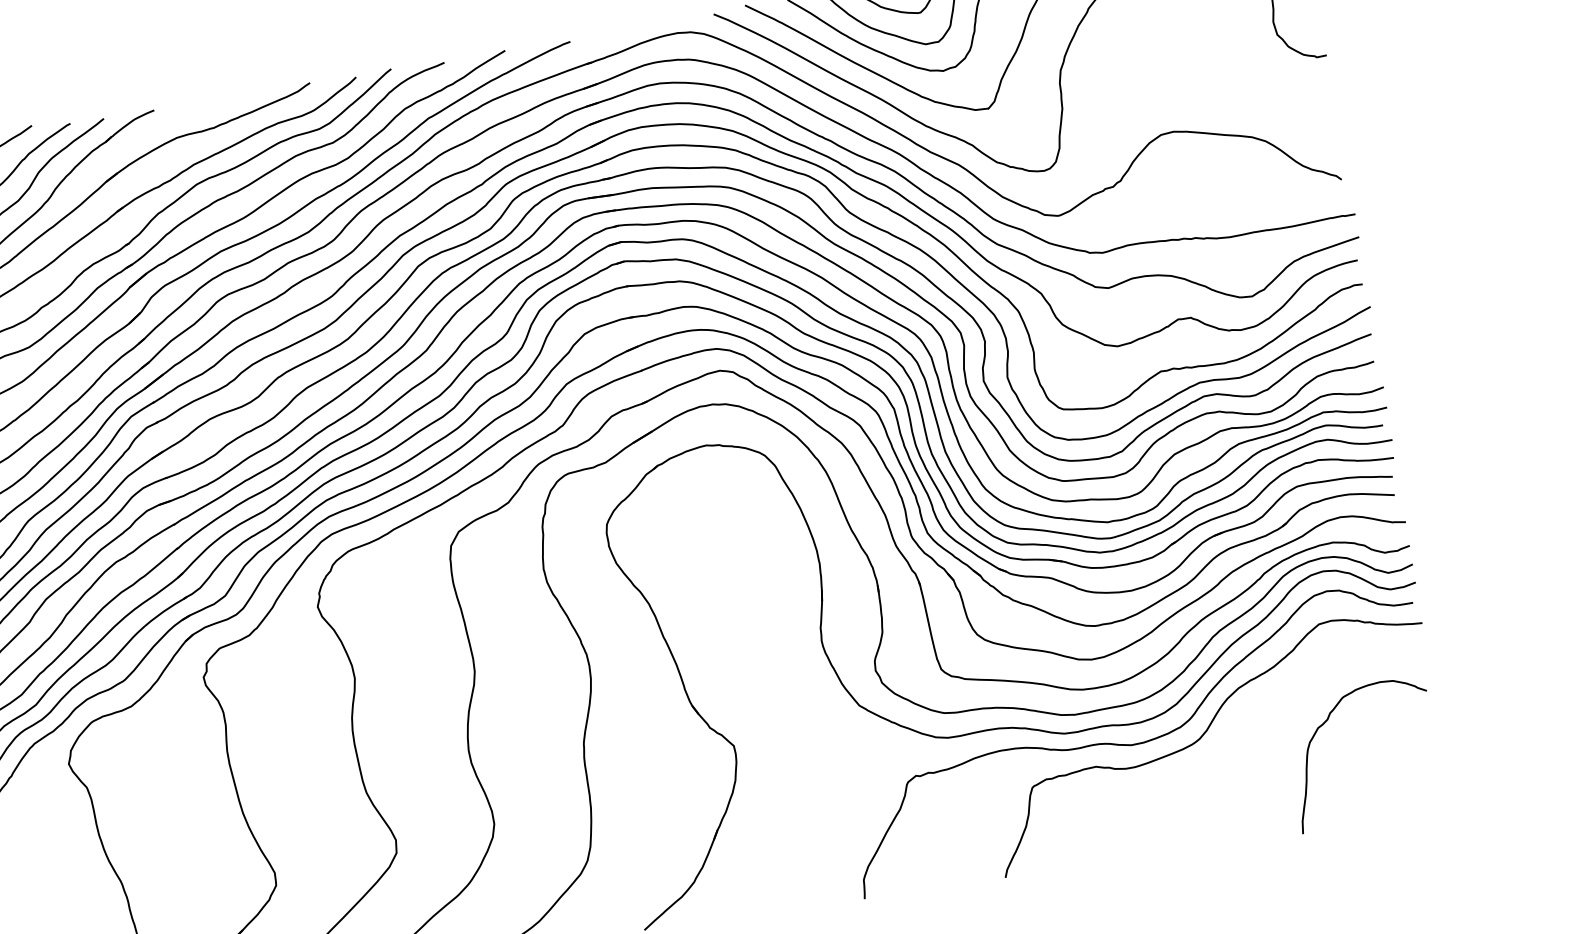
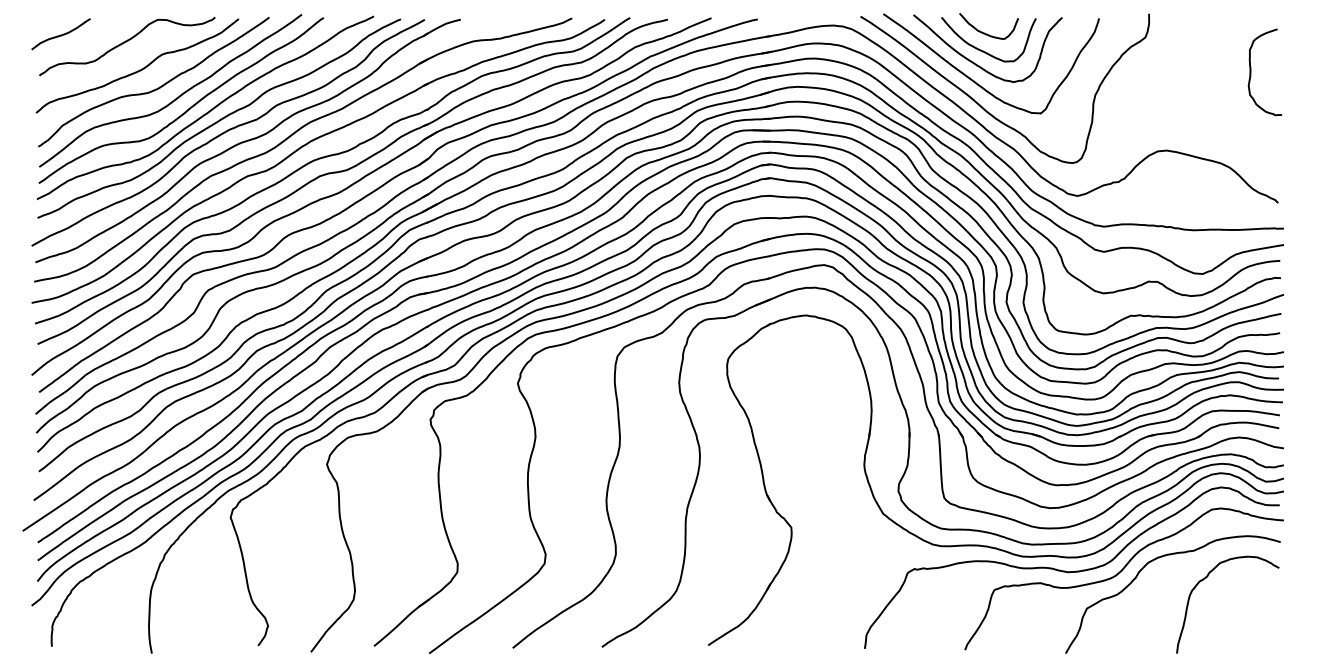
curve: (1249, 710) -> (1153, 561), added

